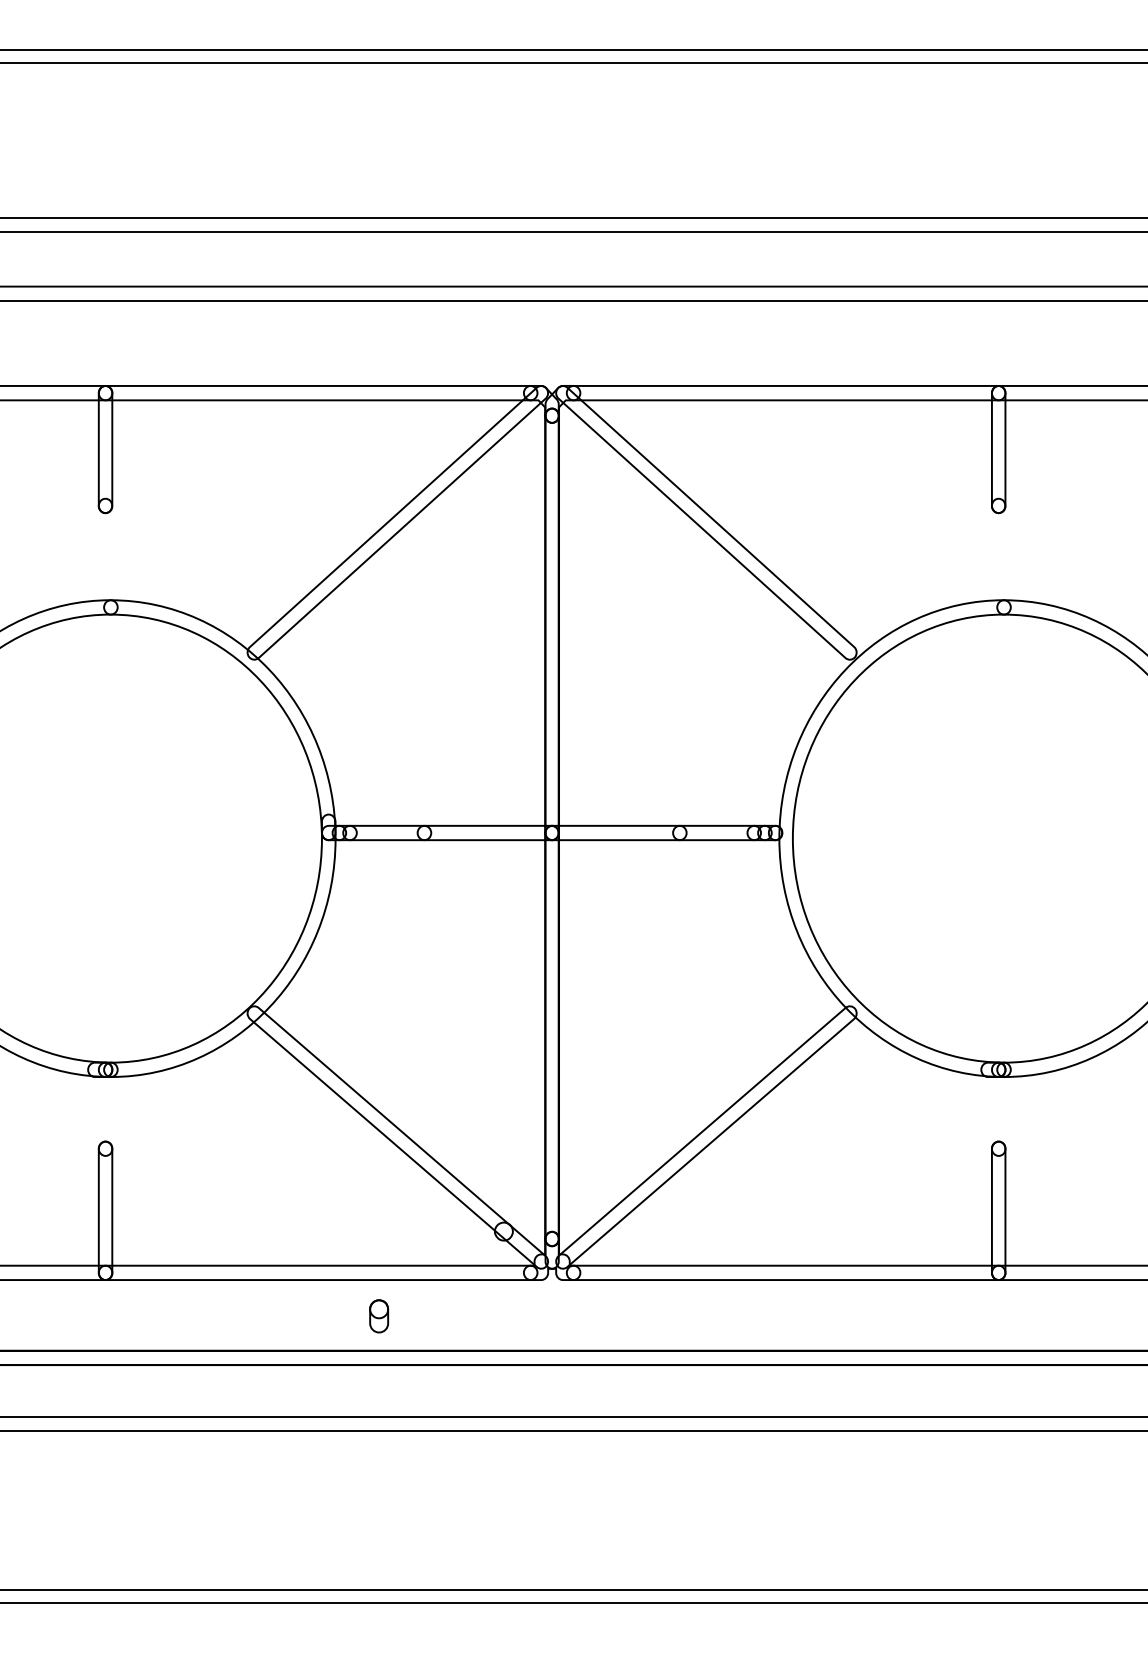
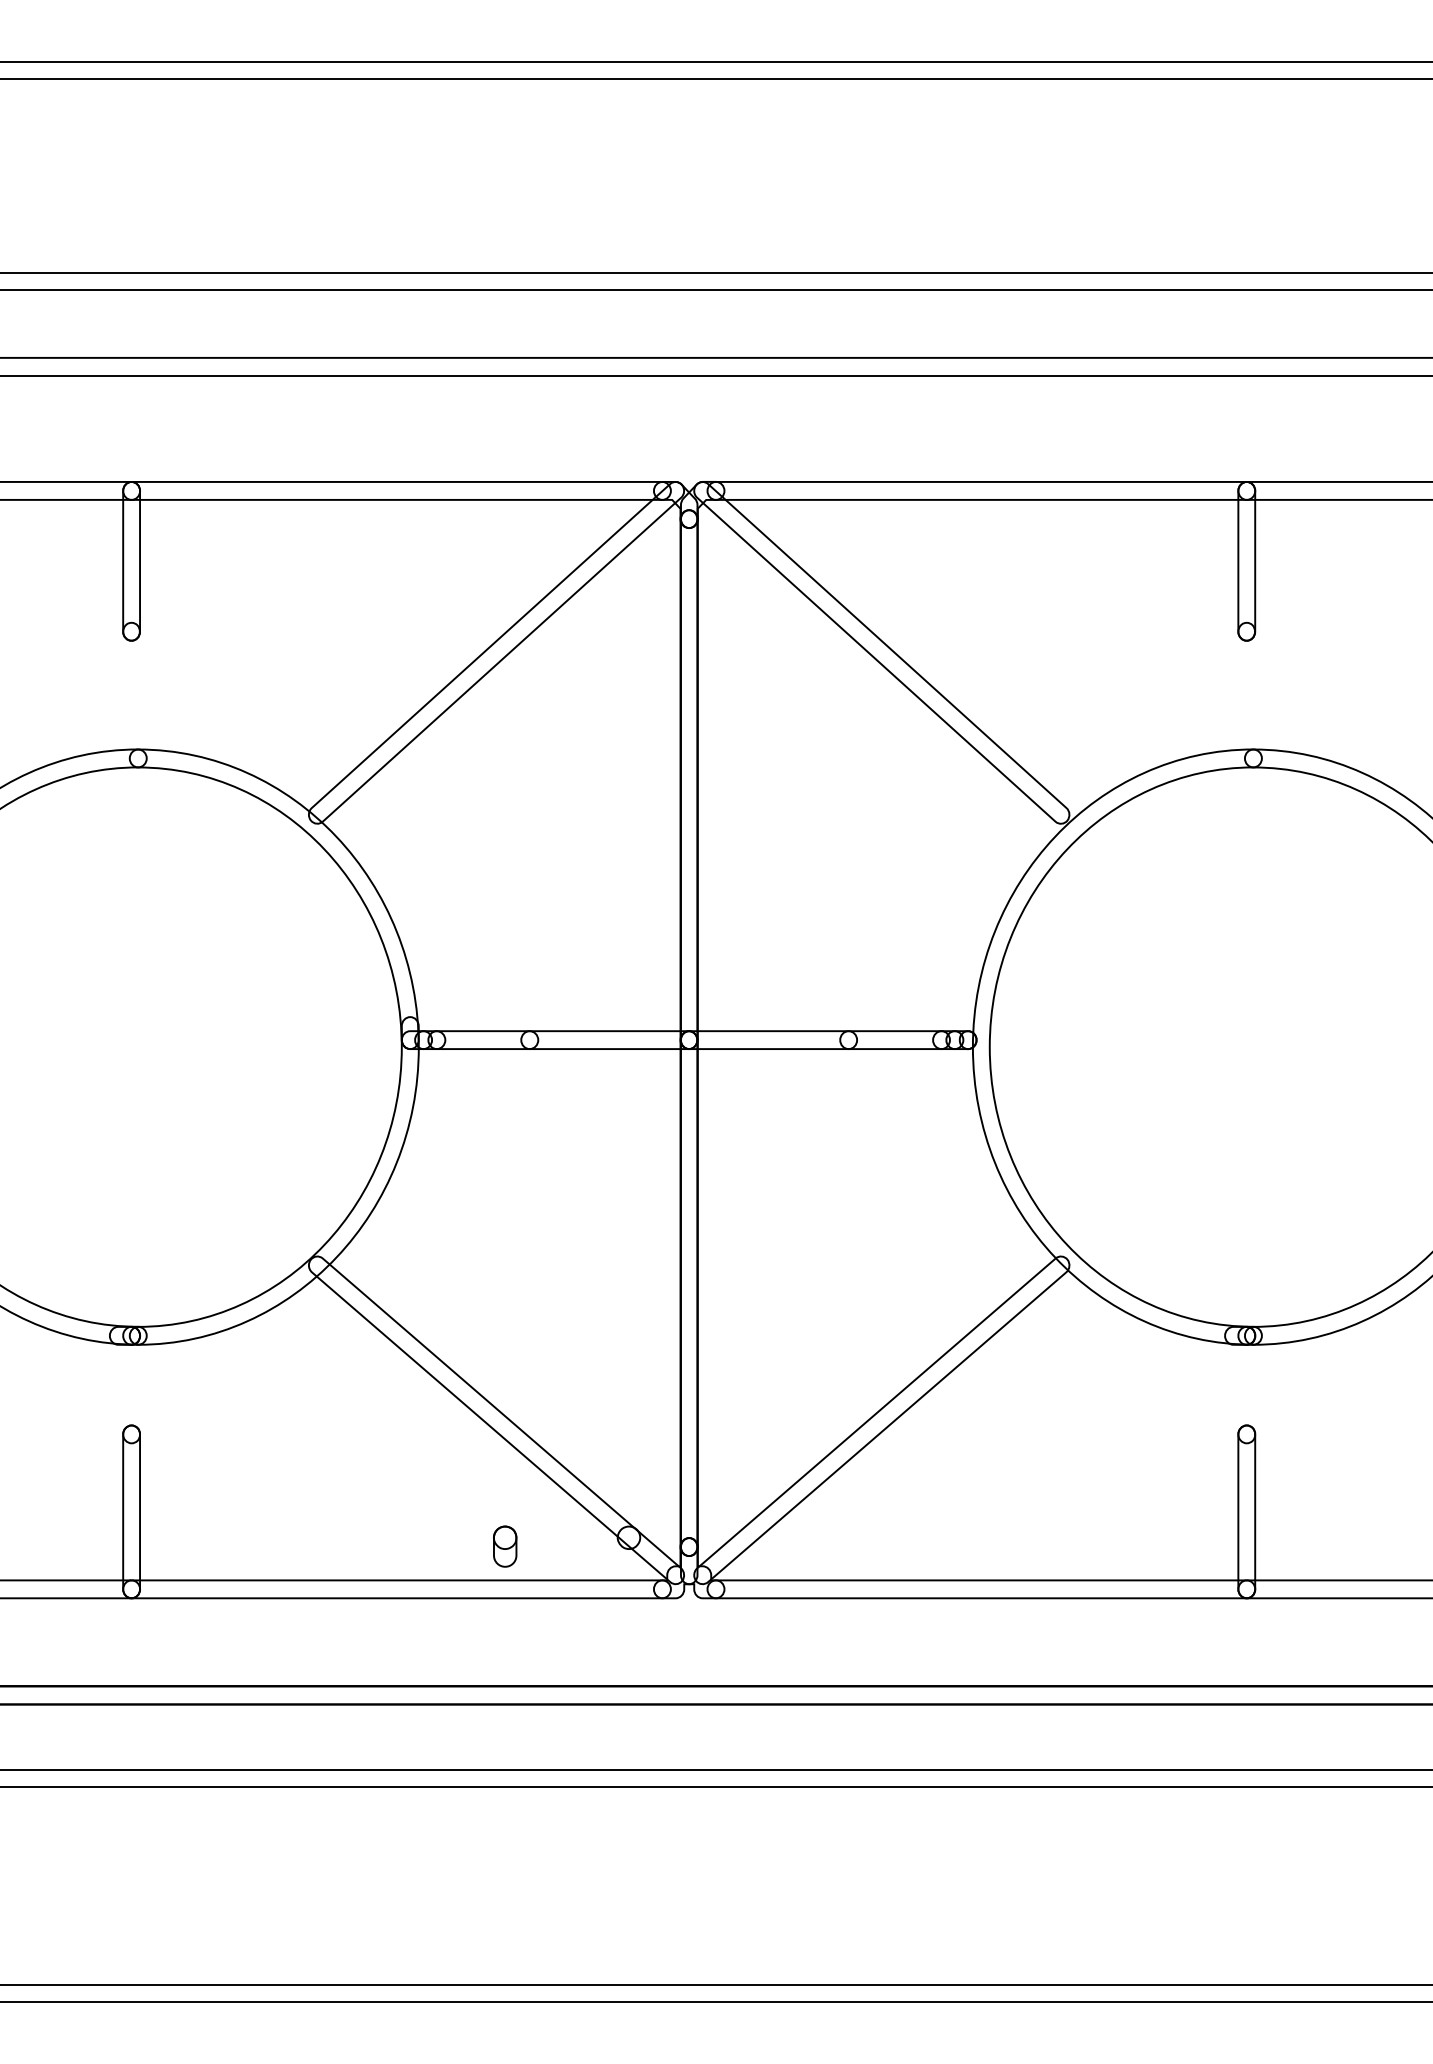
part: (379, 1316) -> (505, 1546), moved

